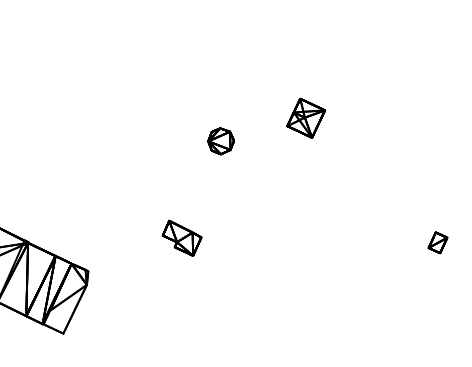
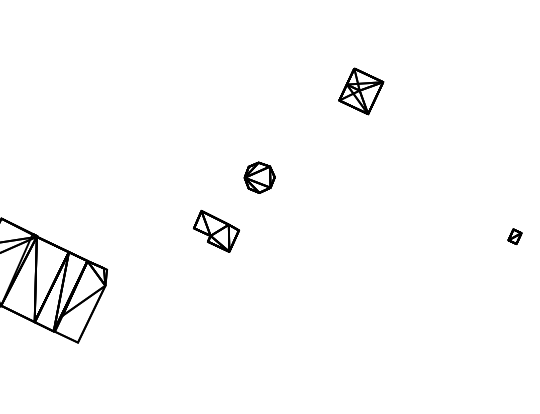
part: (220, 141) -> (258, 177), moved
part: (437, 242) -> (514, 236), size x0.6

